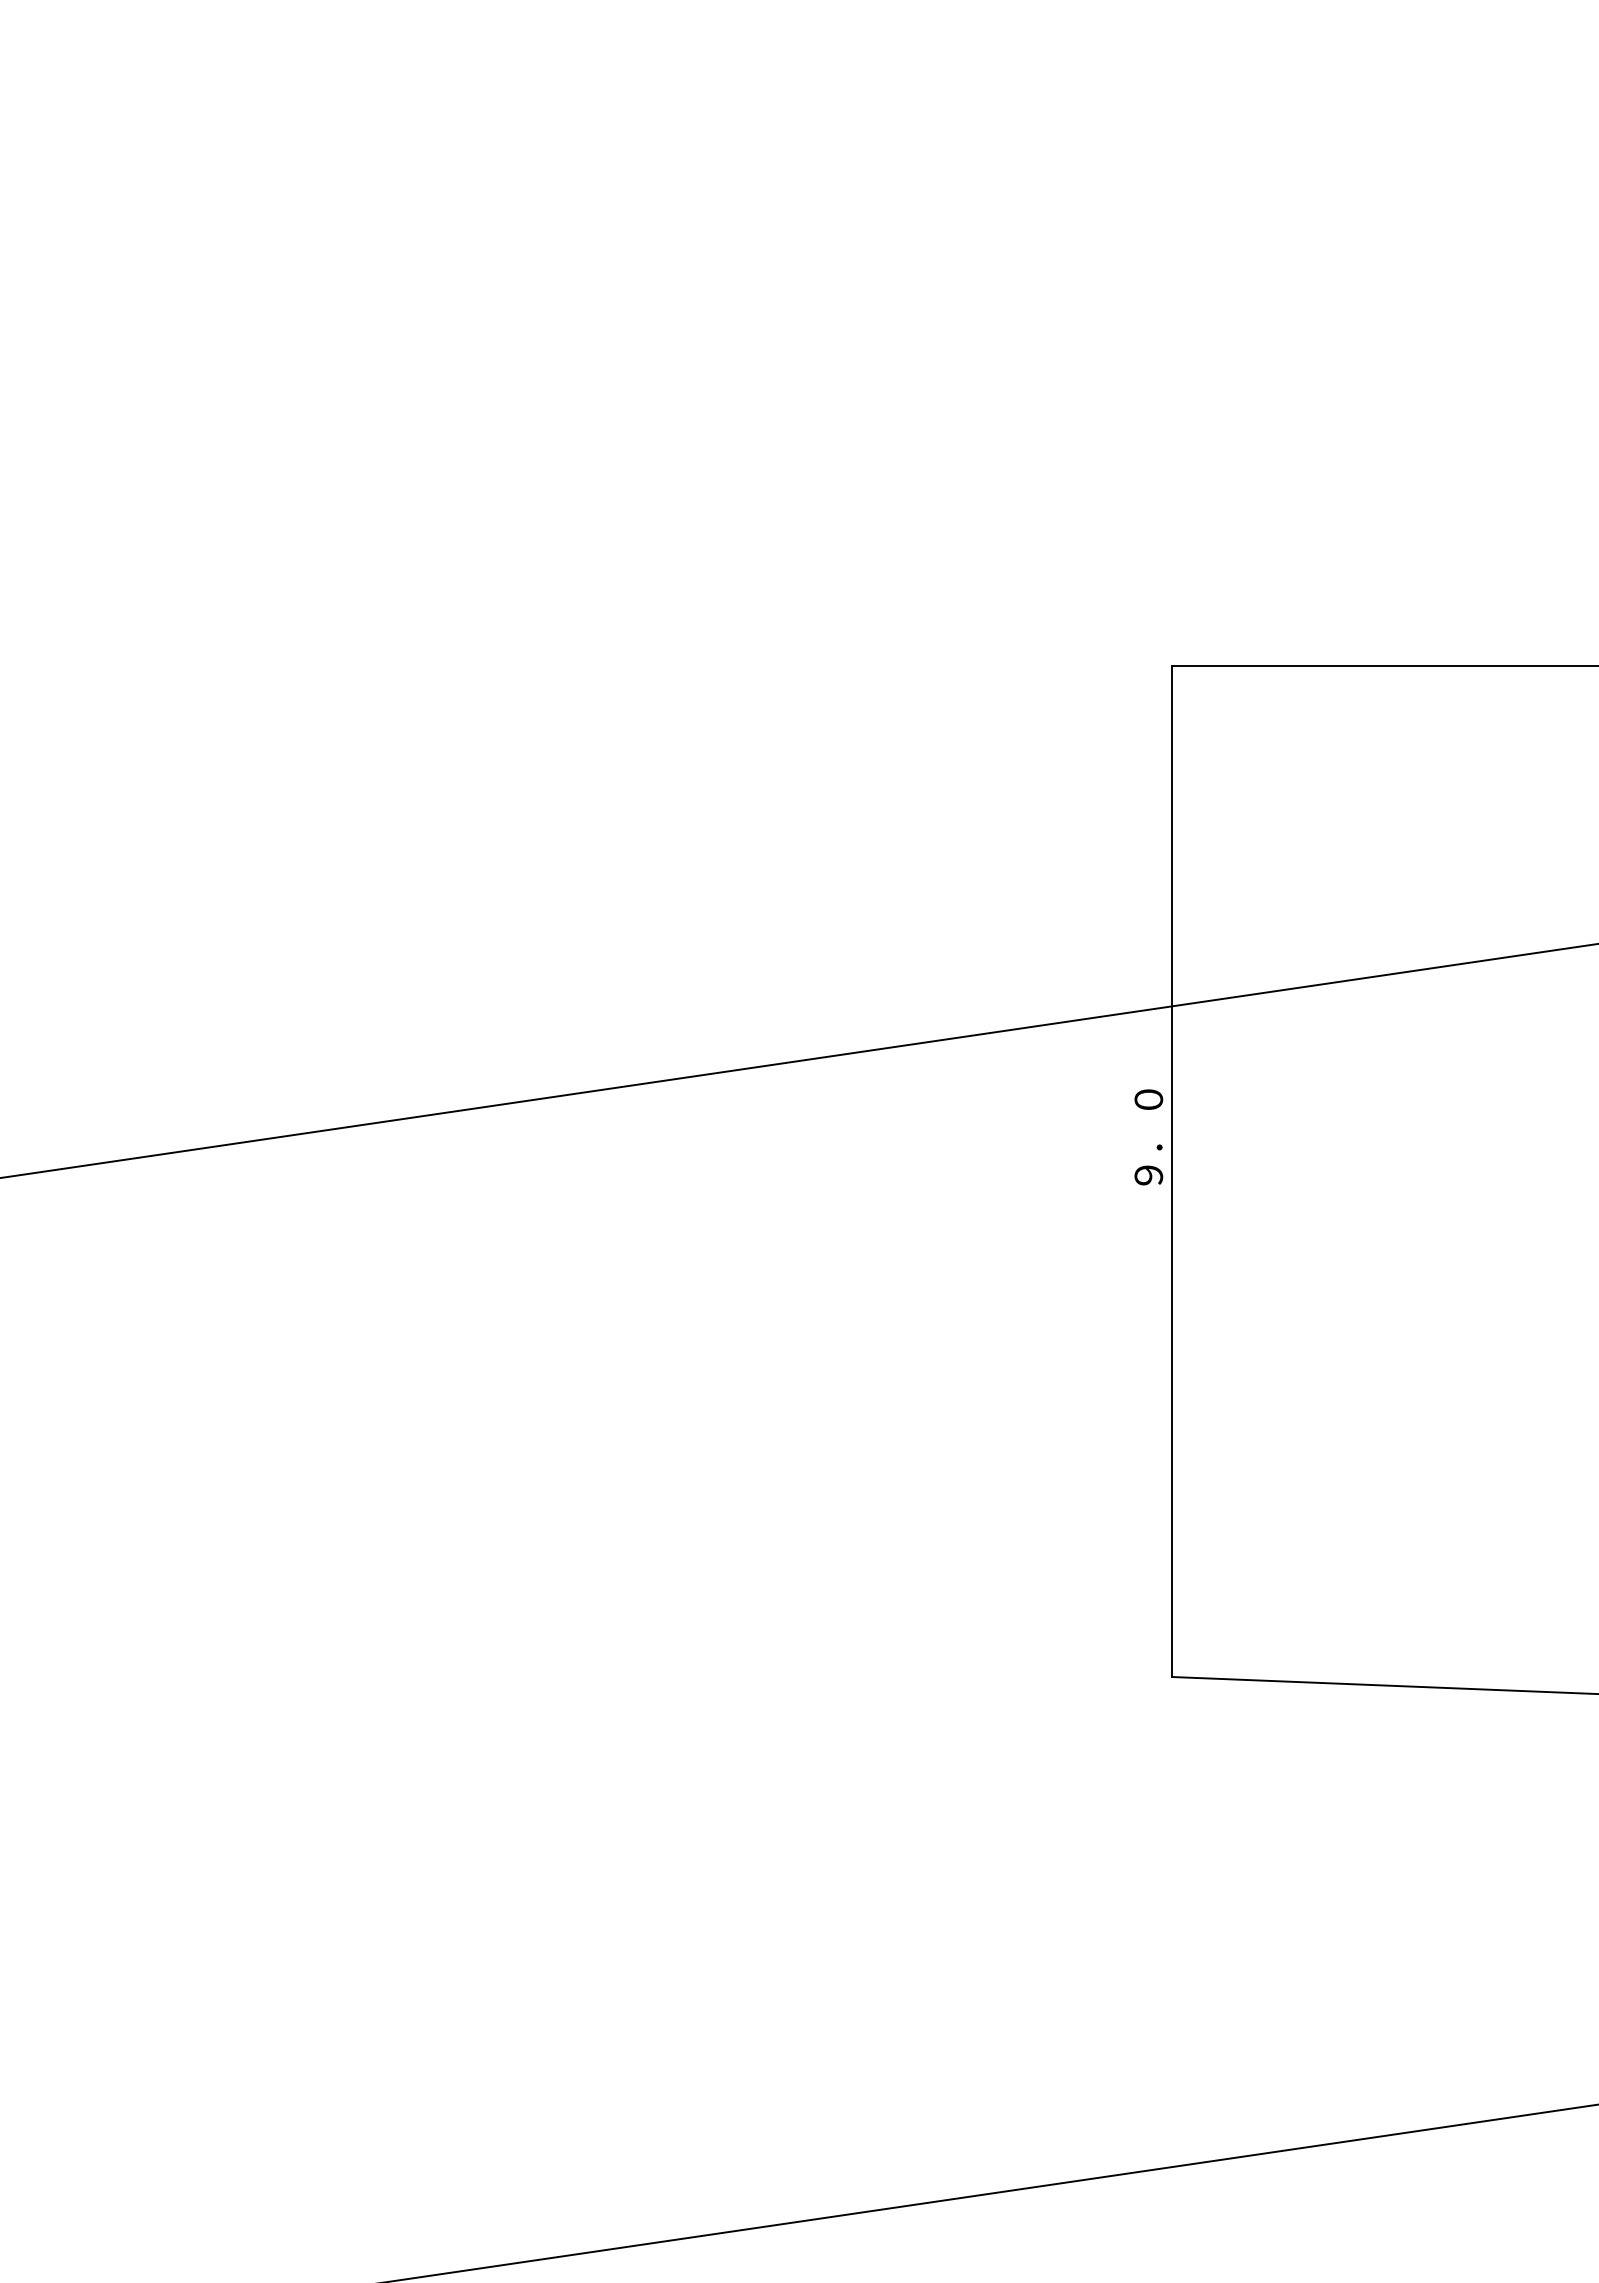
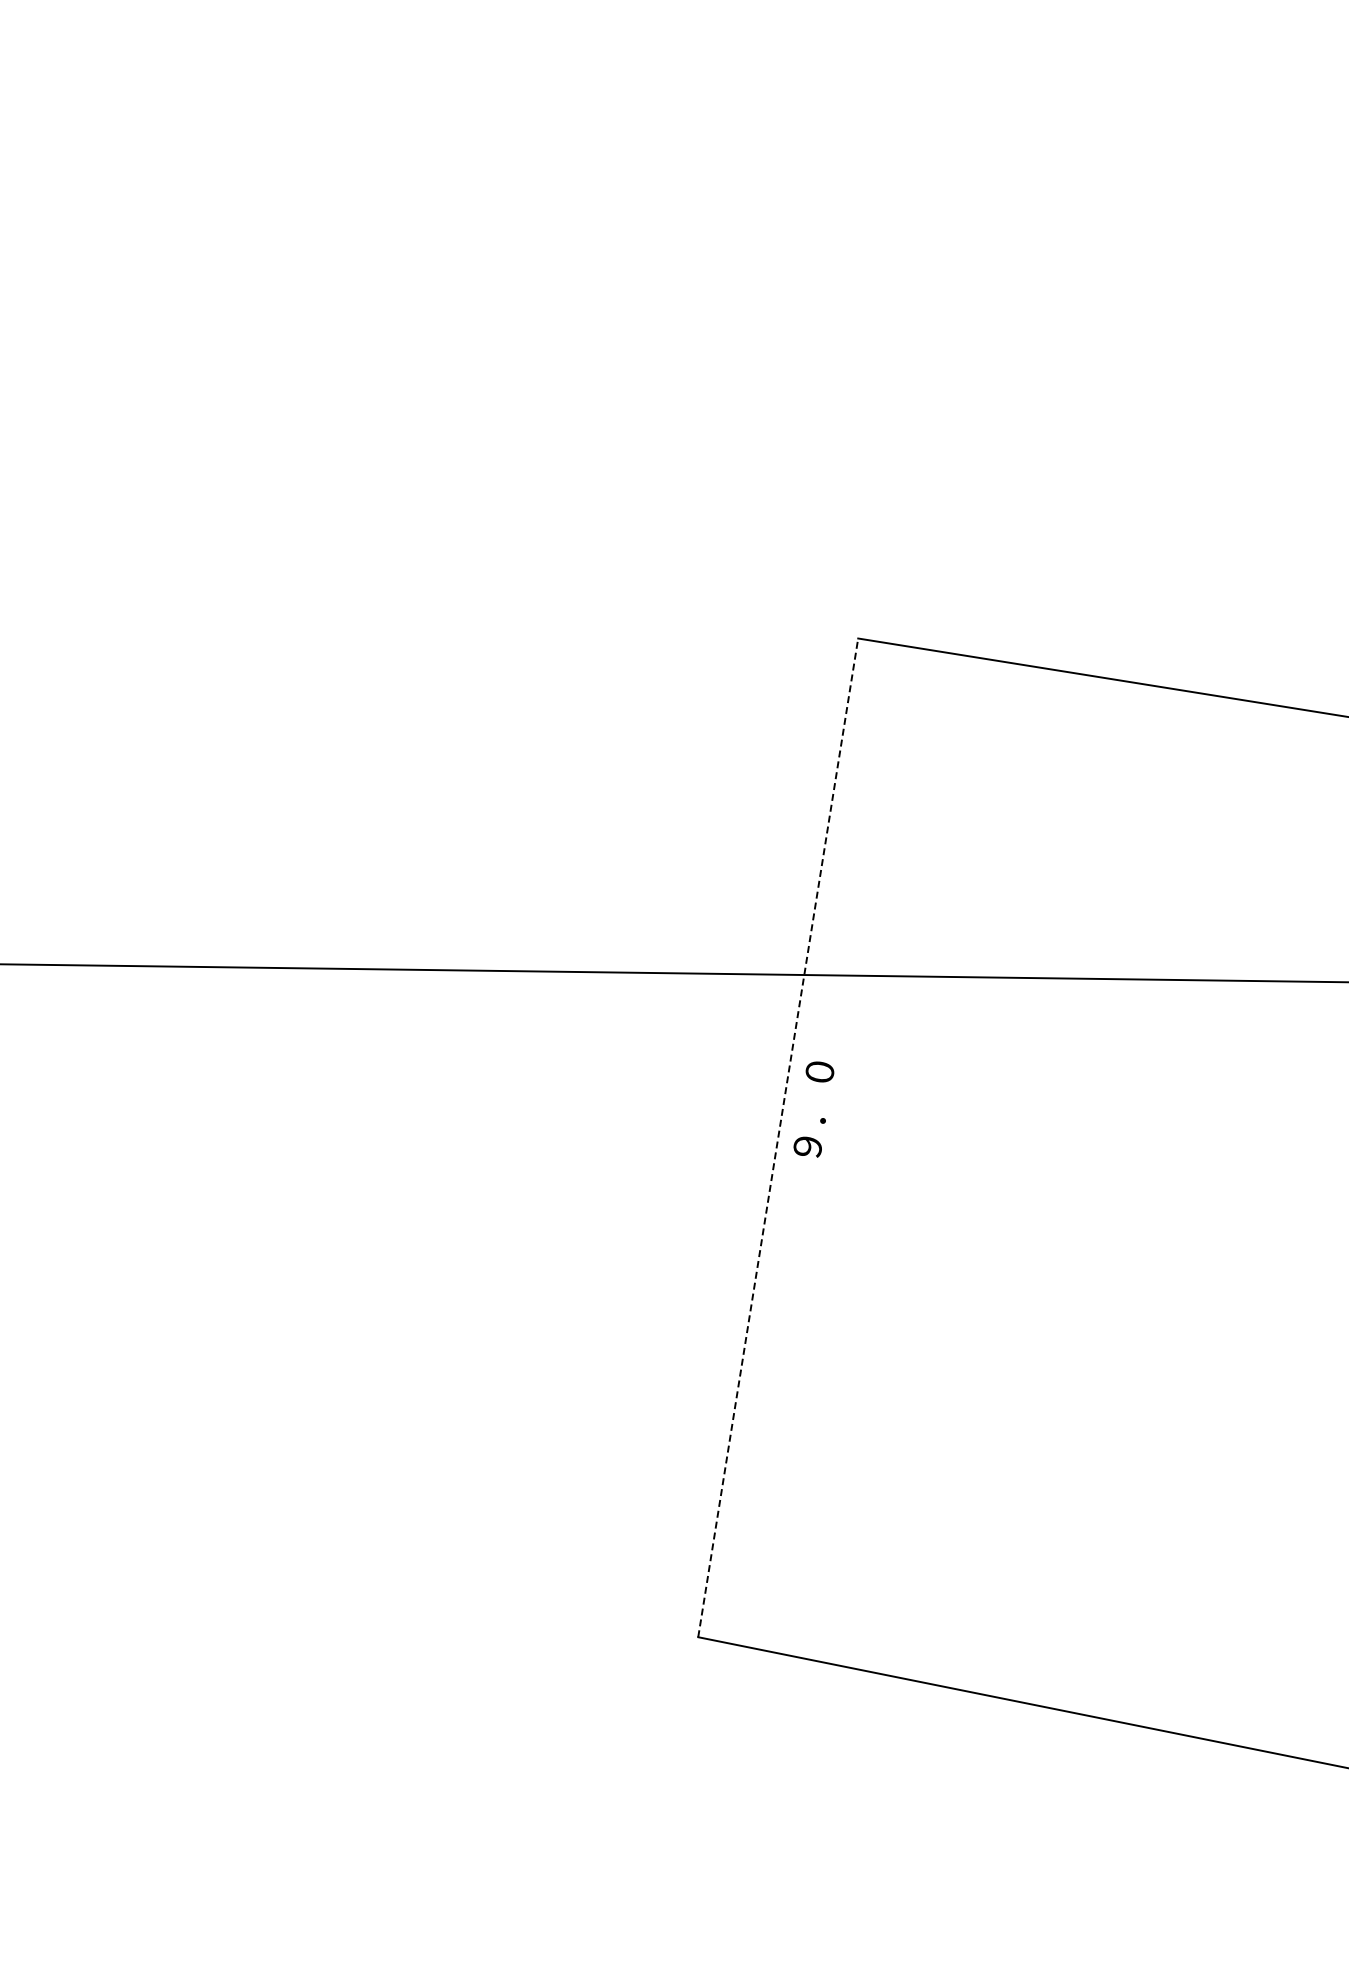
text: (1148, 1137) -> (813, 1109), moved
line: (1172, 1171) -> (778, 1138), solid -> dashed

